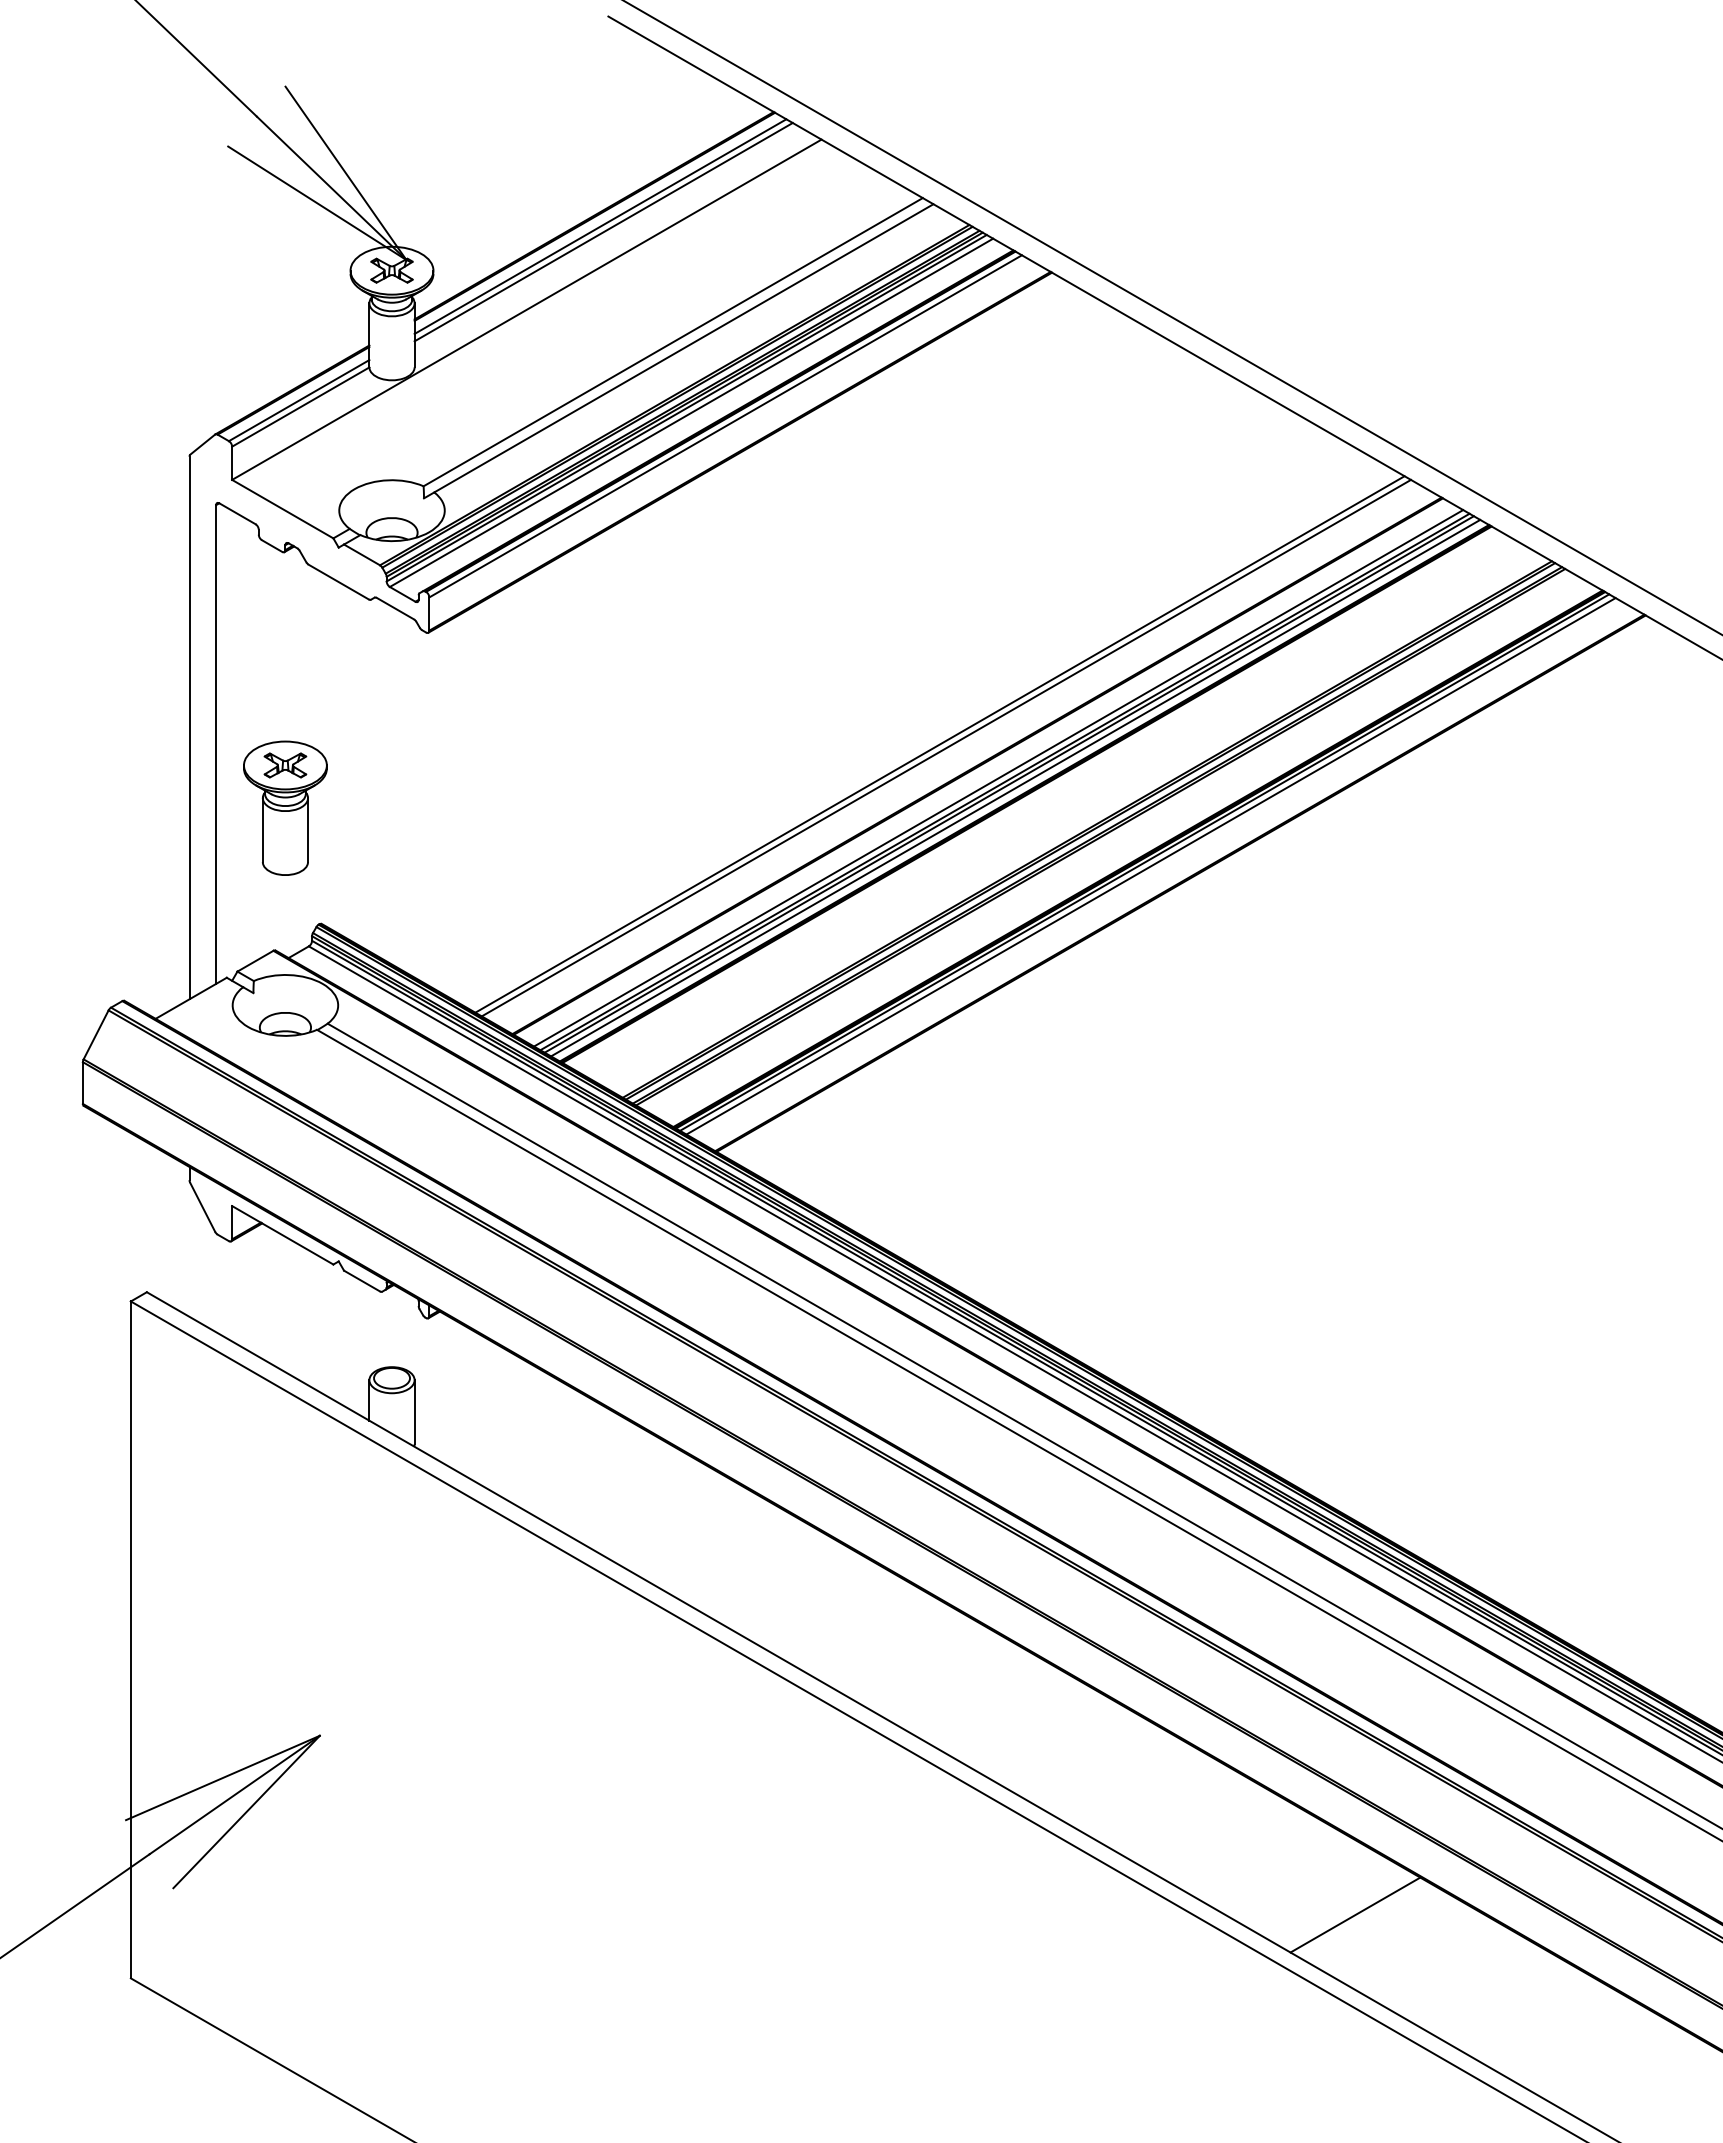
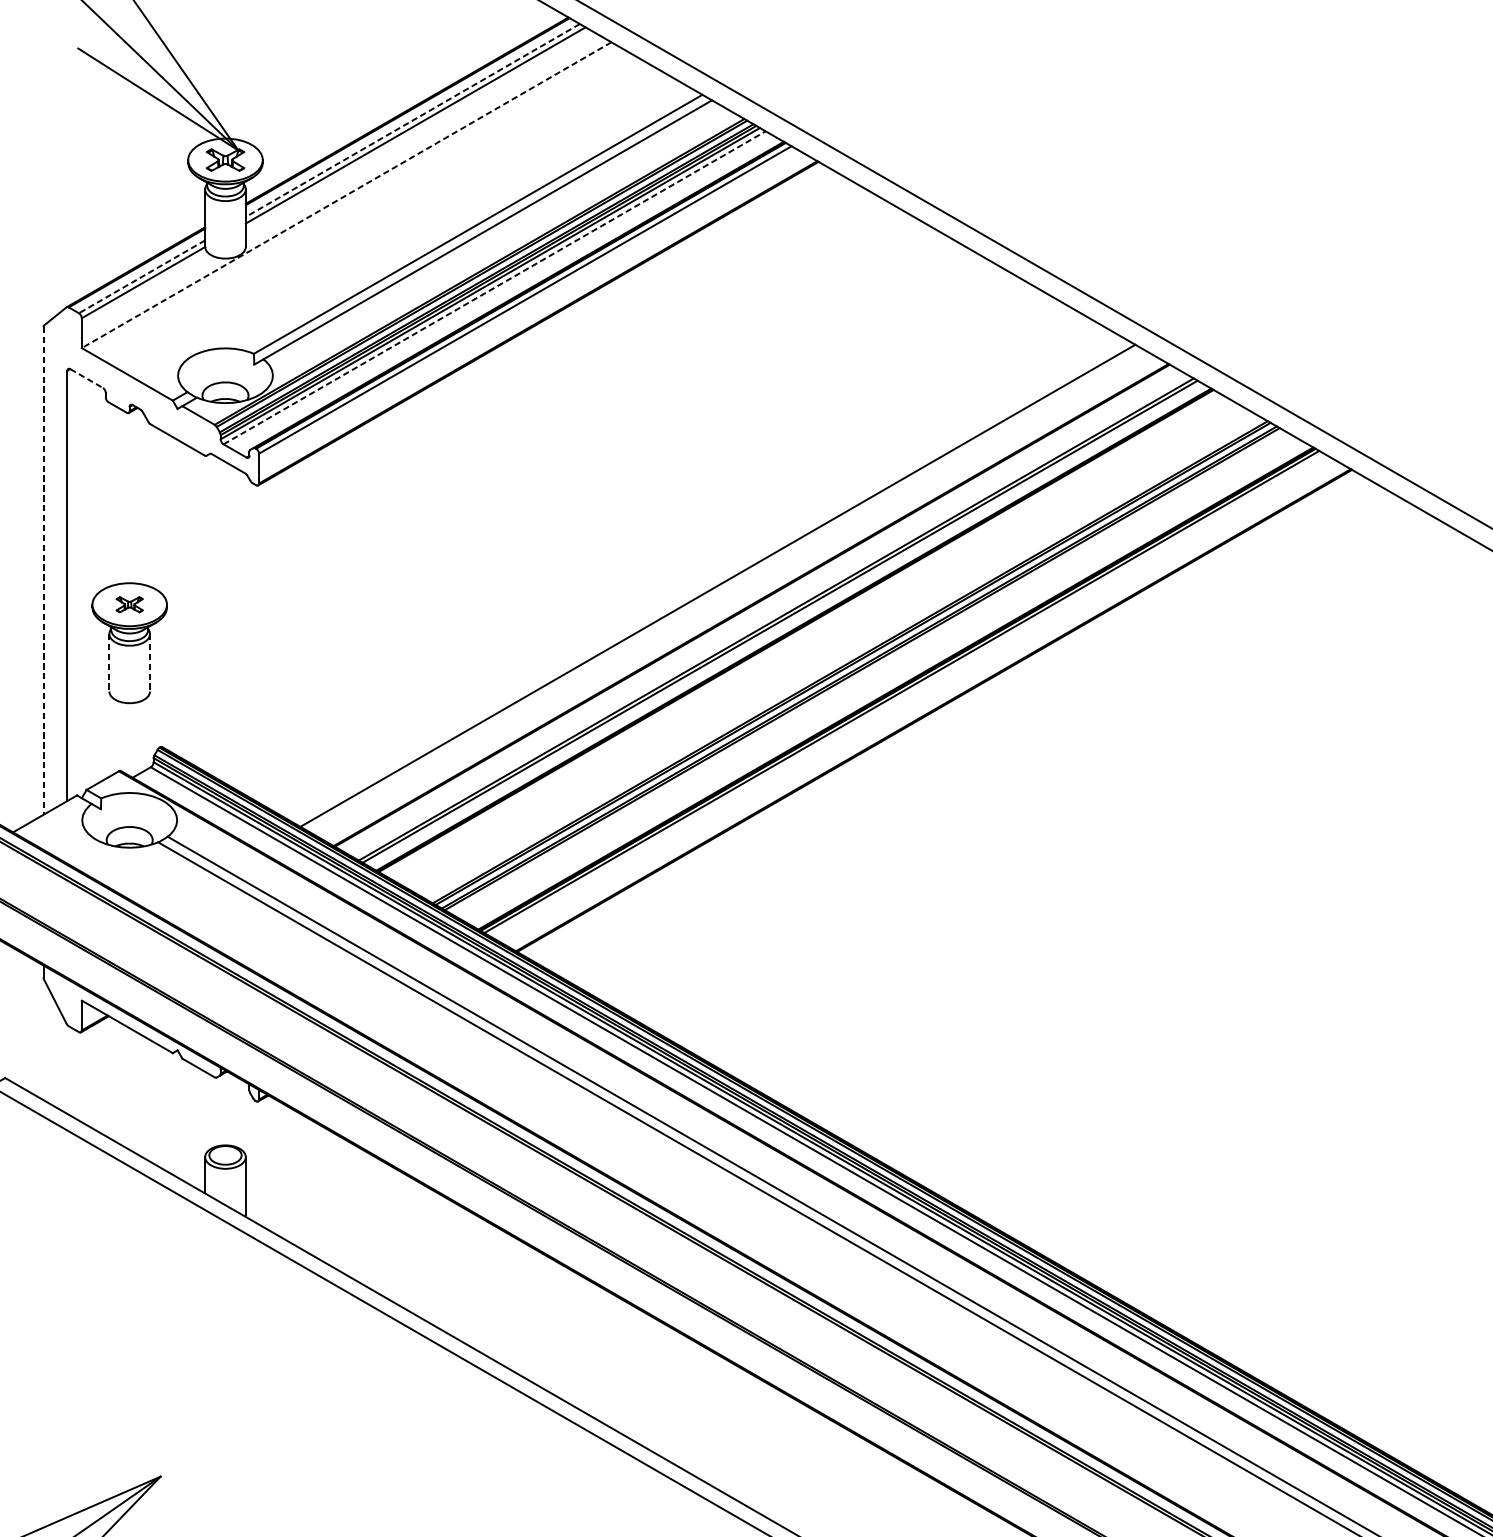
line: (600, 226) -> (412, 120), solid -> dashed
line: (526, 310) -> (346, 195), solid -> dashed
line: (298, 400) -> (141, 276), solid -> dashed
line: (691, 412) -> (494, 287), solid -> dashed
line: (237, 513) -> (86, 378), solid -> dashed
line: (189, 728) -> (43, 571), solid -> dashed
line: (945, 747) -> (722, 588), removed
part: (285, 765) -> (129, 604), size x0.7
line: (998, 778) -> (770, 616), removed
line: (1015, 787) -> (785, 624), removed
line: (262, 830) -> (109, 663), solid -> dashed
line: (308, 830) -> (150, 663), solid -> dashed
line: (1150, 866) -> (907, 695), removed

